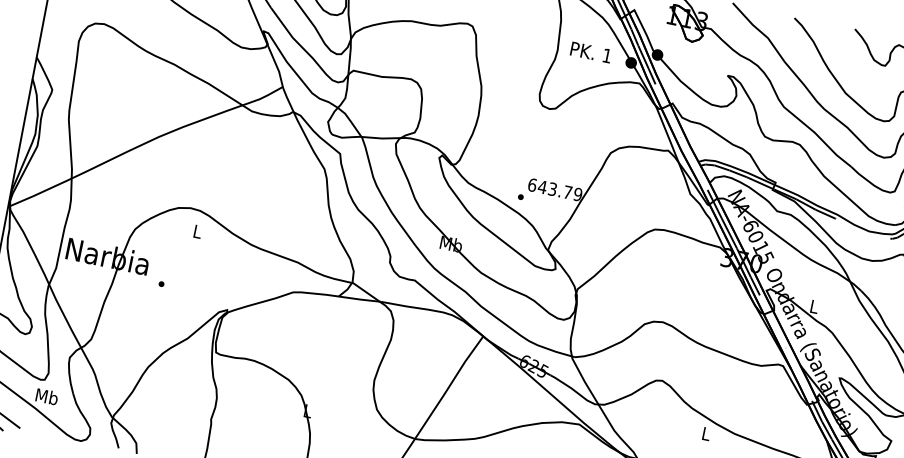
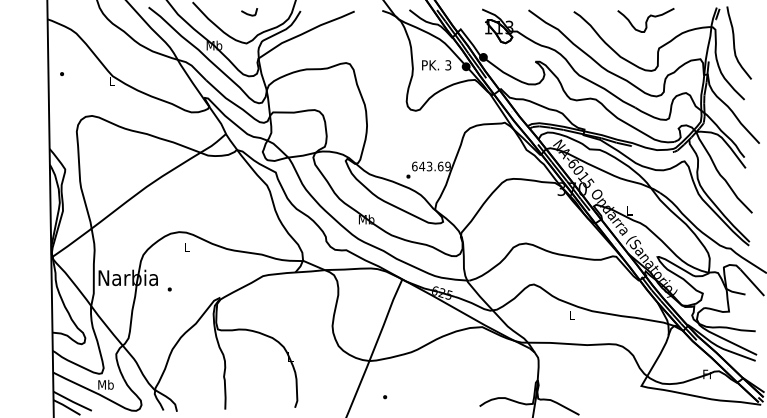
text: (607, 56) -> (448, 65), 1 -> 3
text: (567, 192) -> (440, 166), 643.79 -> 643.69

